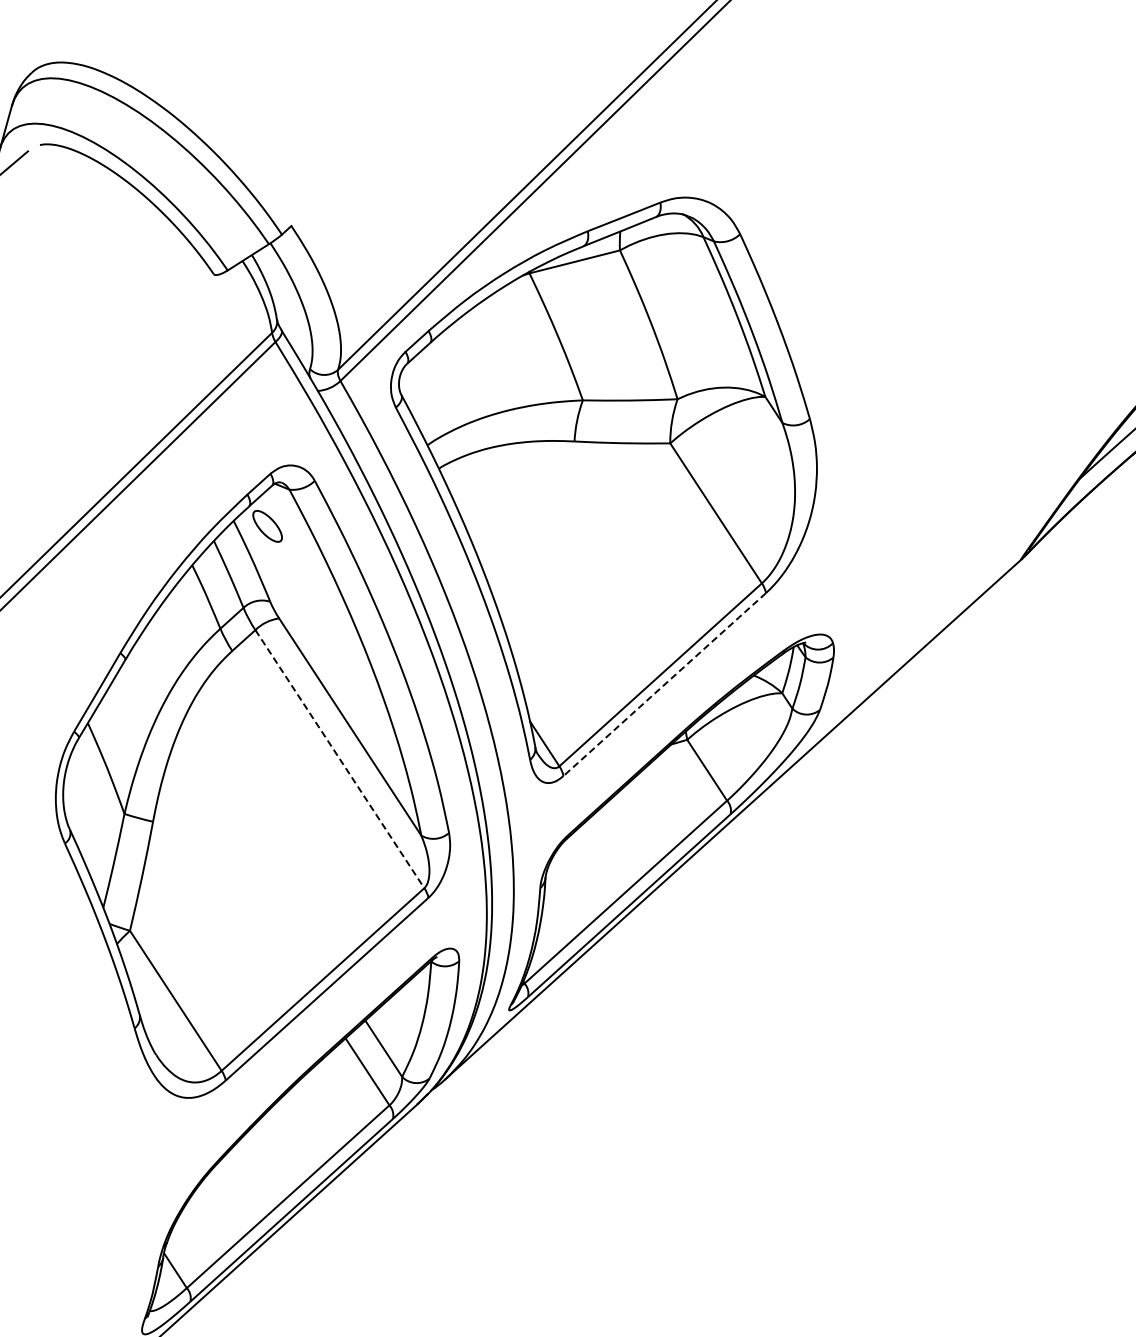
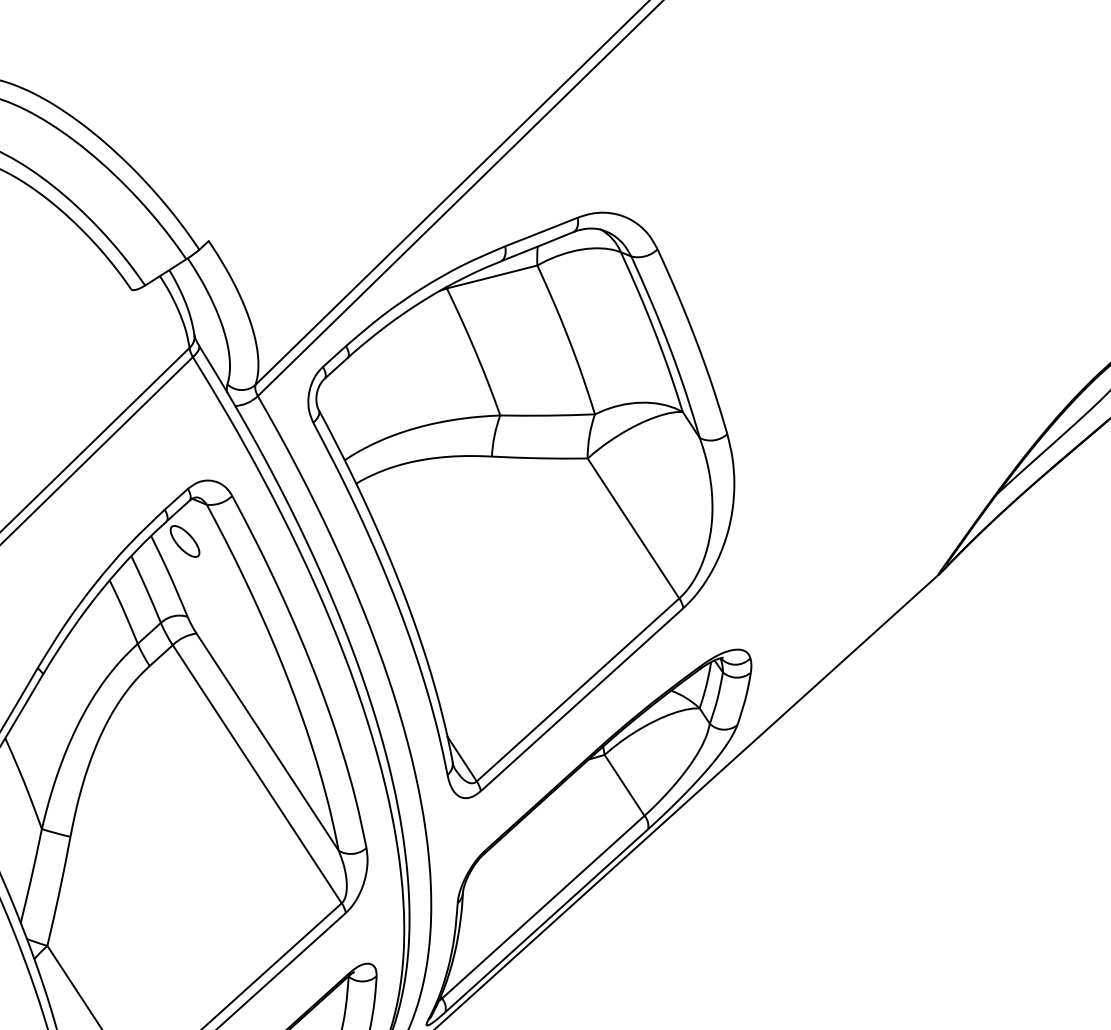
line: (665, 684) -> (582, 699), dashed -> solid
line: (340, 759) -> (257, 774), dashed -> solid

